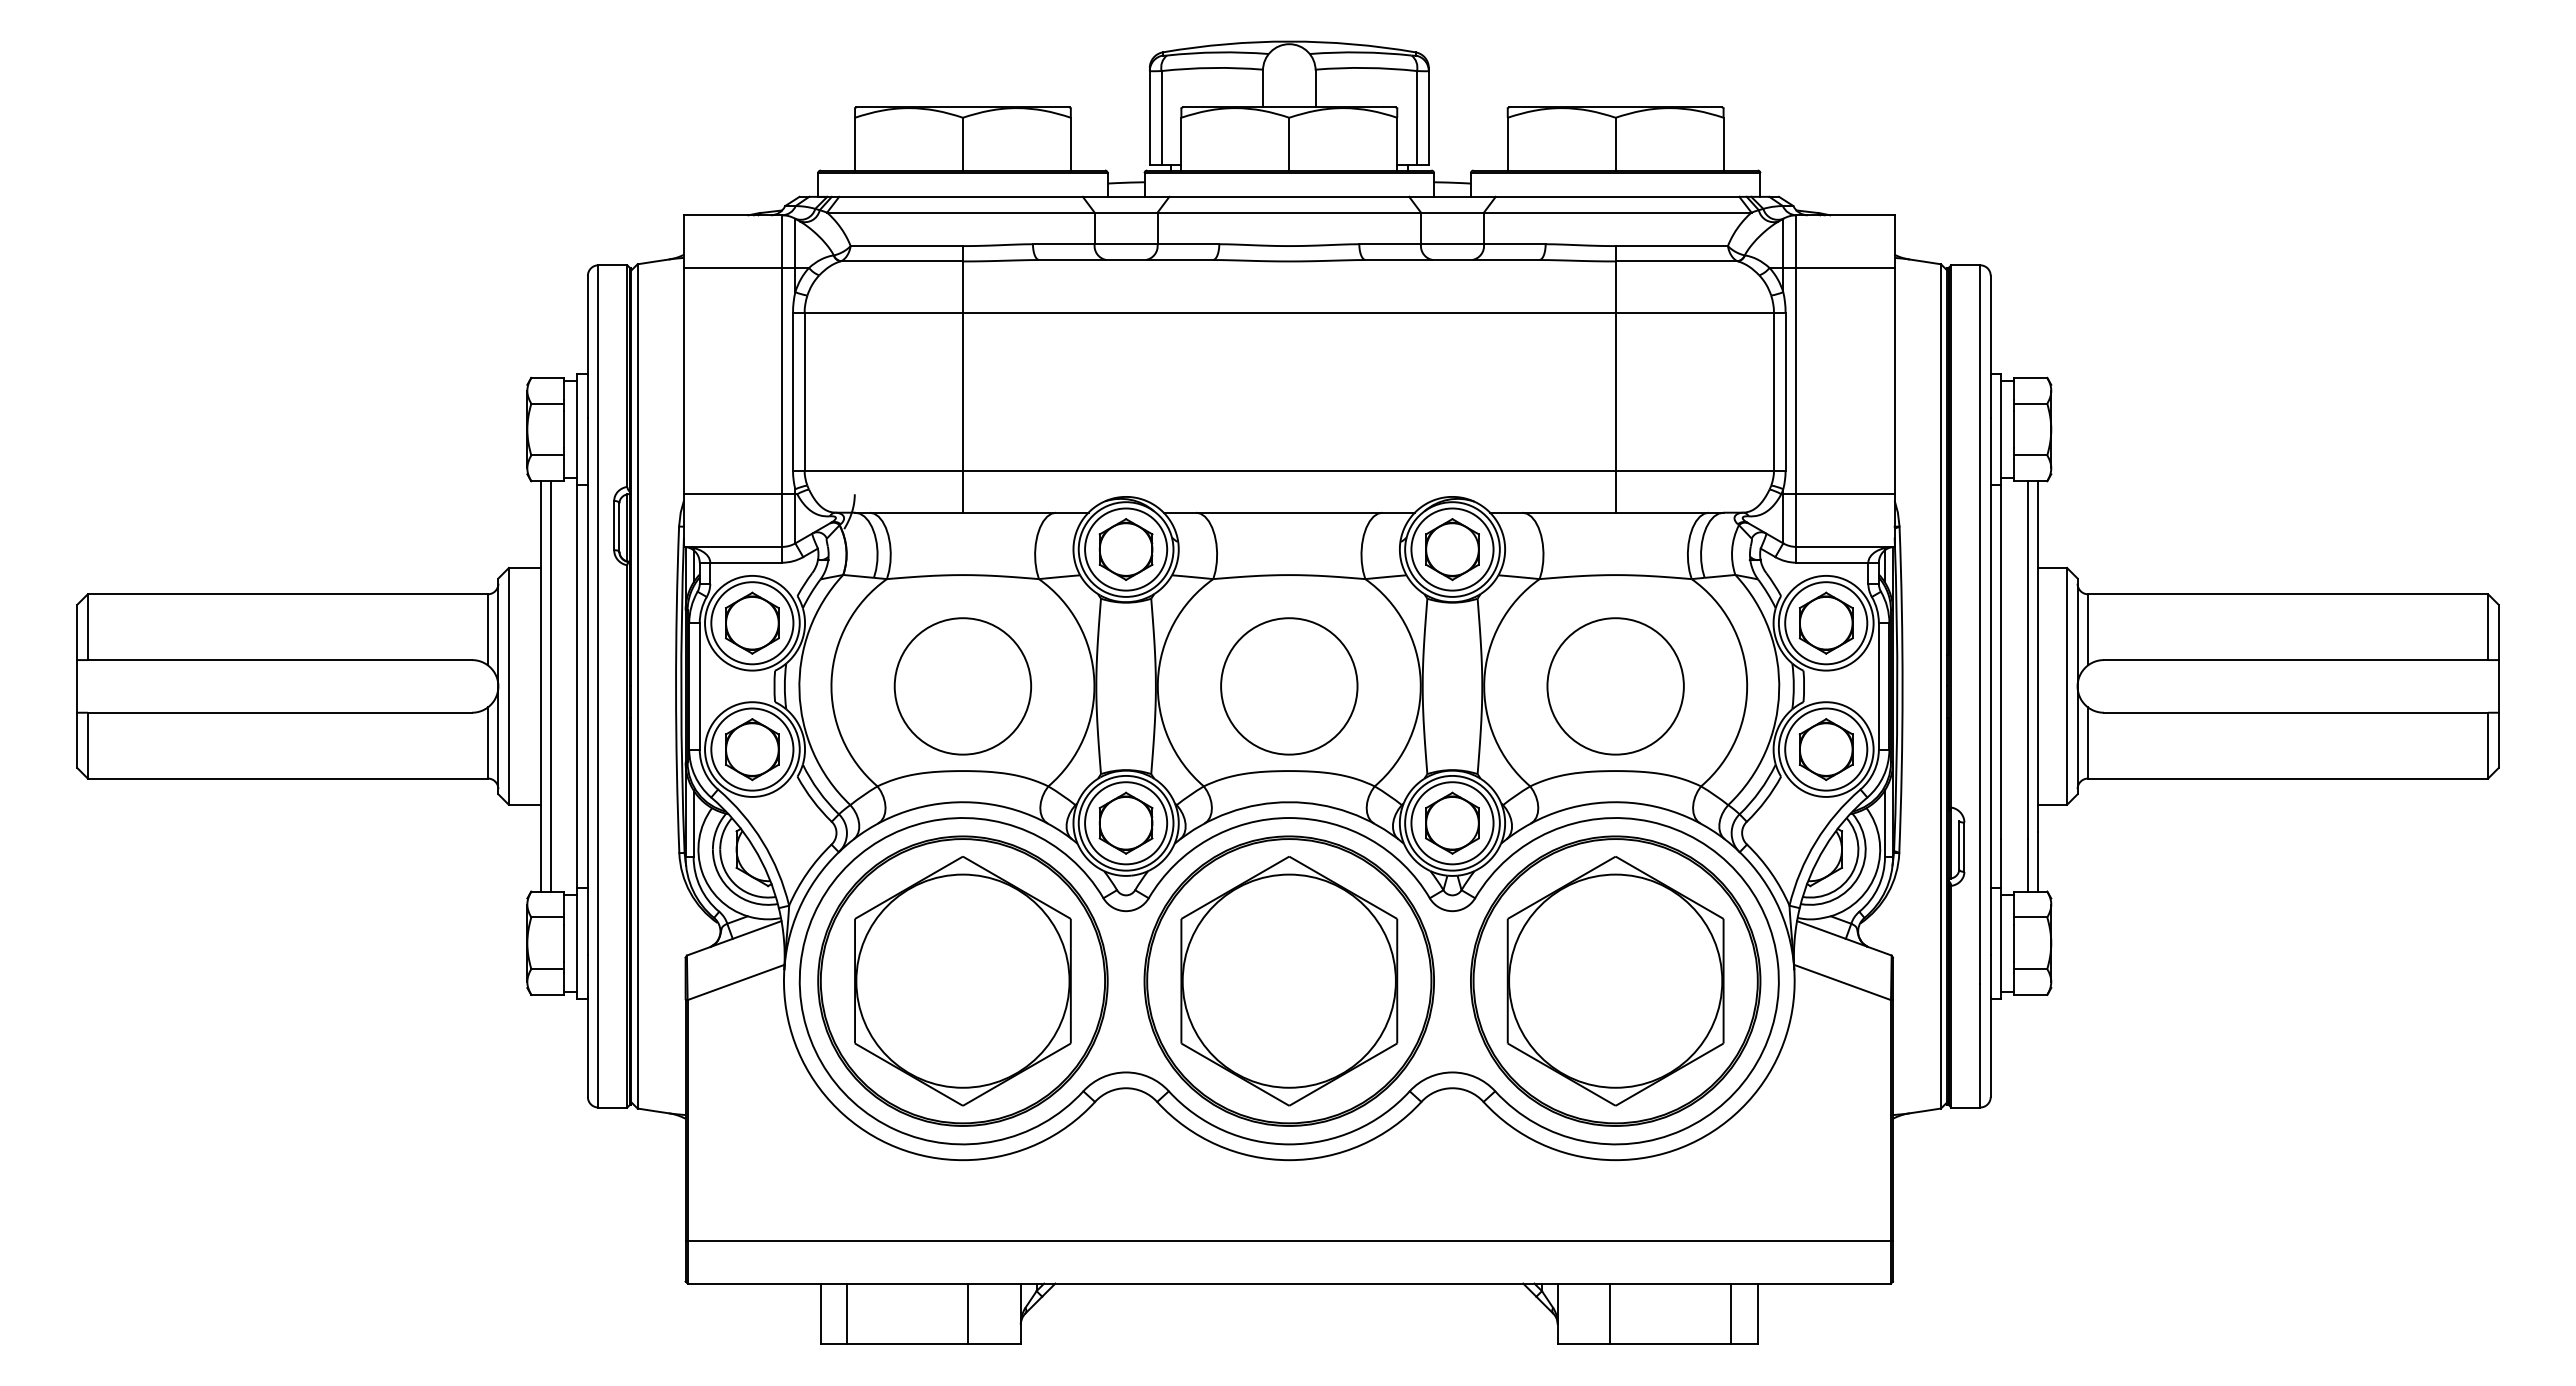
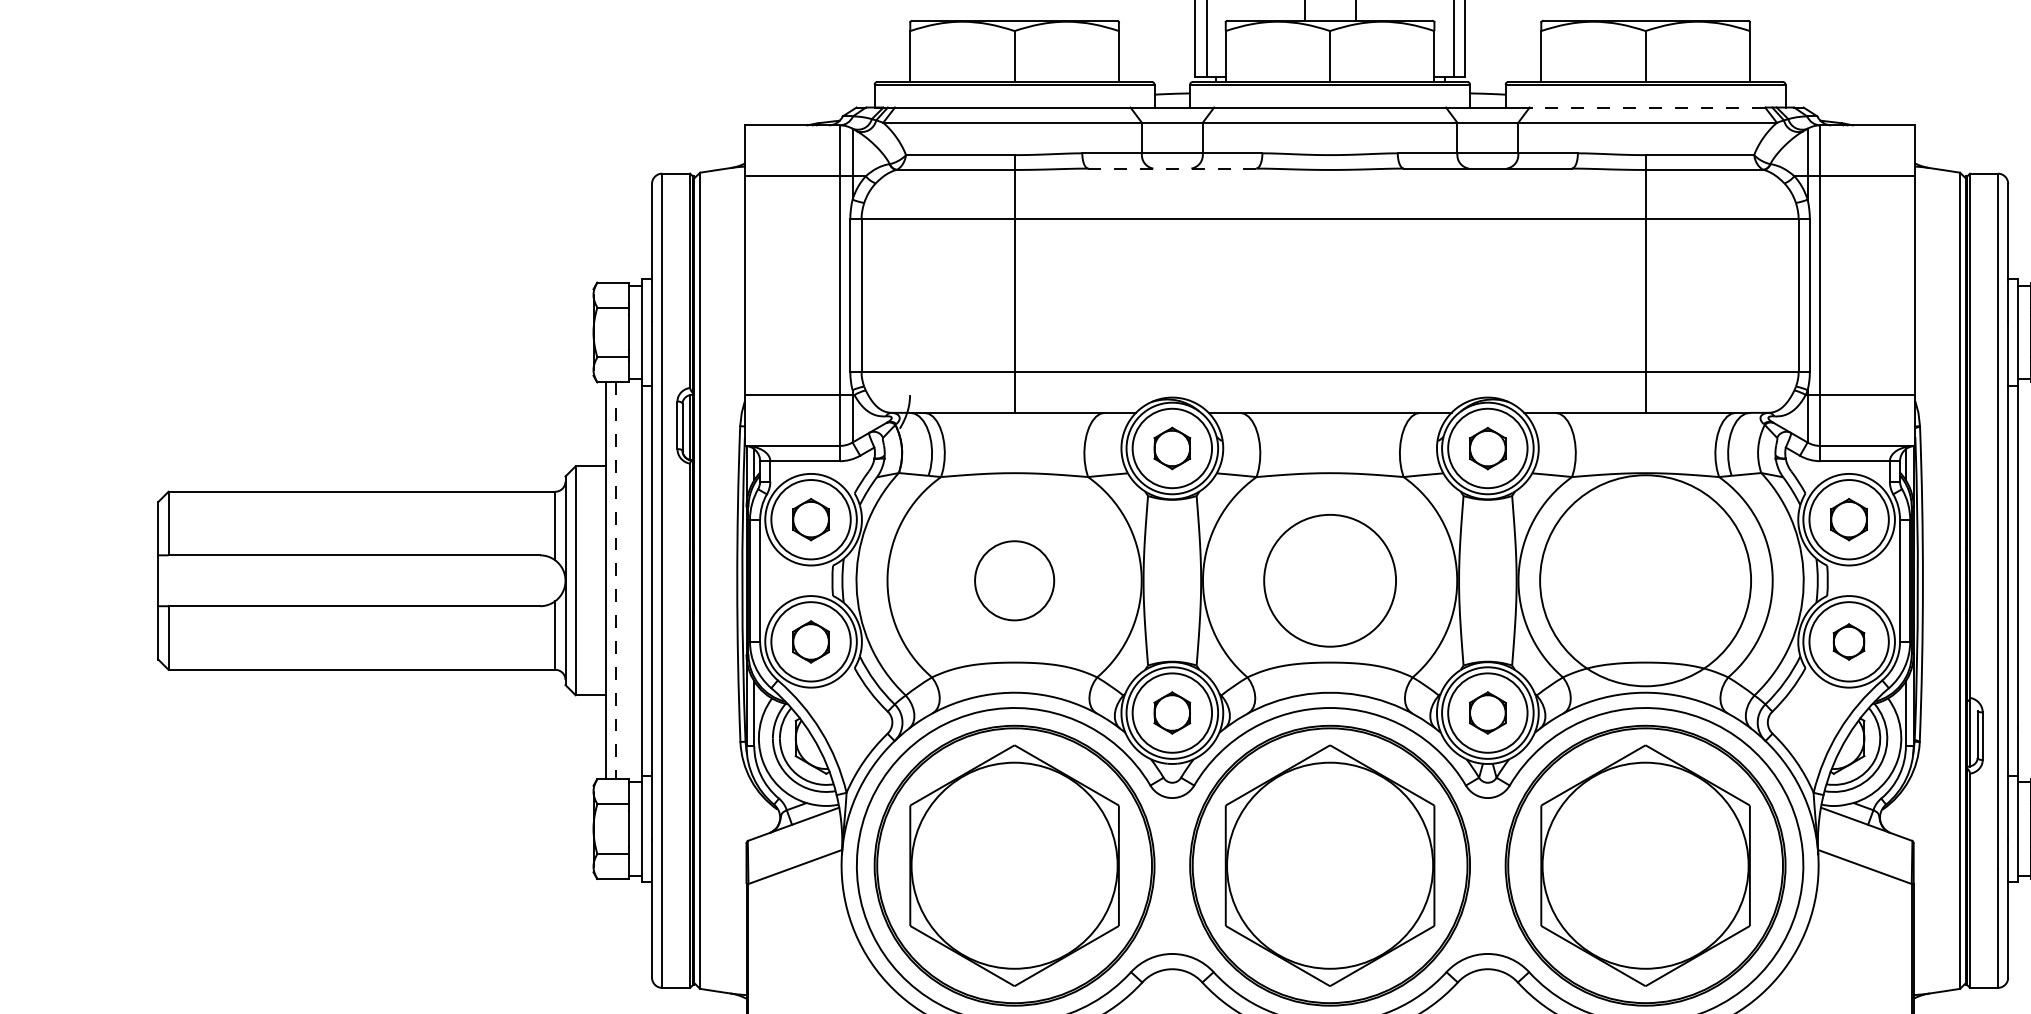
line: (1617, 196) -> (1647, 107), solid -> dashed
line: (1126, 260) -> (1172, 169), solid -> dashed
part: (1125, 549) -> (1171, 448), size x0.7
part: (1452, 549) -> (1487, 448), size x0.7
part: (752, 622) -> (811, 518), size x0.7
part: (1825, 622) -> (1848, 518), size x0.7
line: (551, 686) -> (616, 580), solid -> dashed
circle: (962, 686) -> (1014, 580), size x0.6
circle: (1615, 686) -> (1645, 580), size x1.6
part: (752, 749) -> (811, 641), size x0.7
part: (1825, 749) -> (1848, 641), size x0.6
part: (1125, 822) -> (1171, 712), size x0.7
part: (1452, 822) -> (1487, 712), size x0.7

